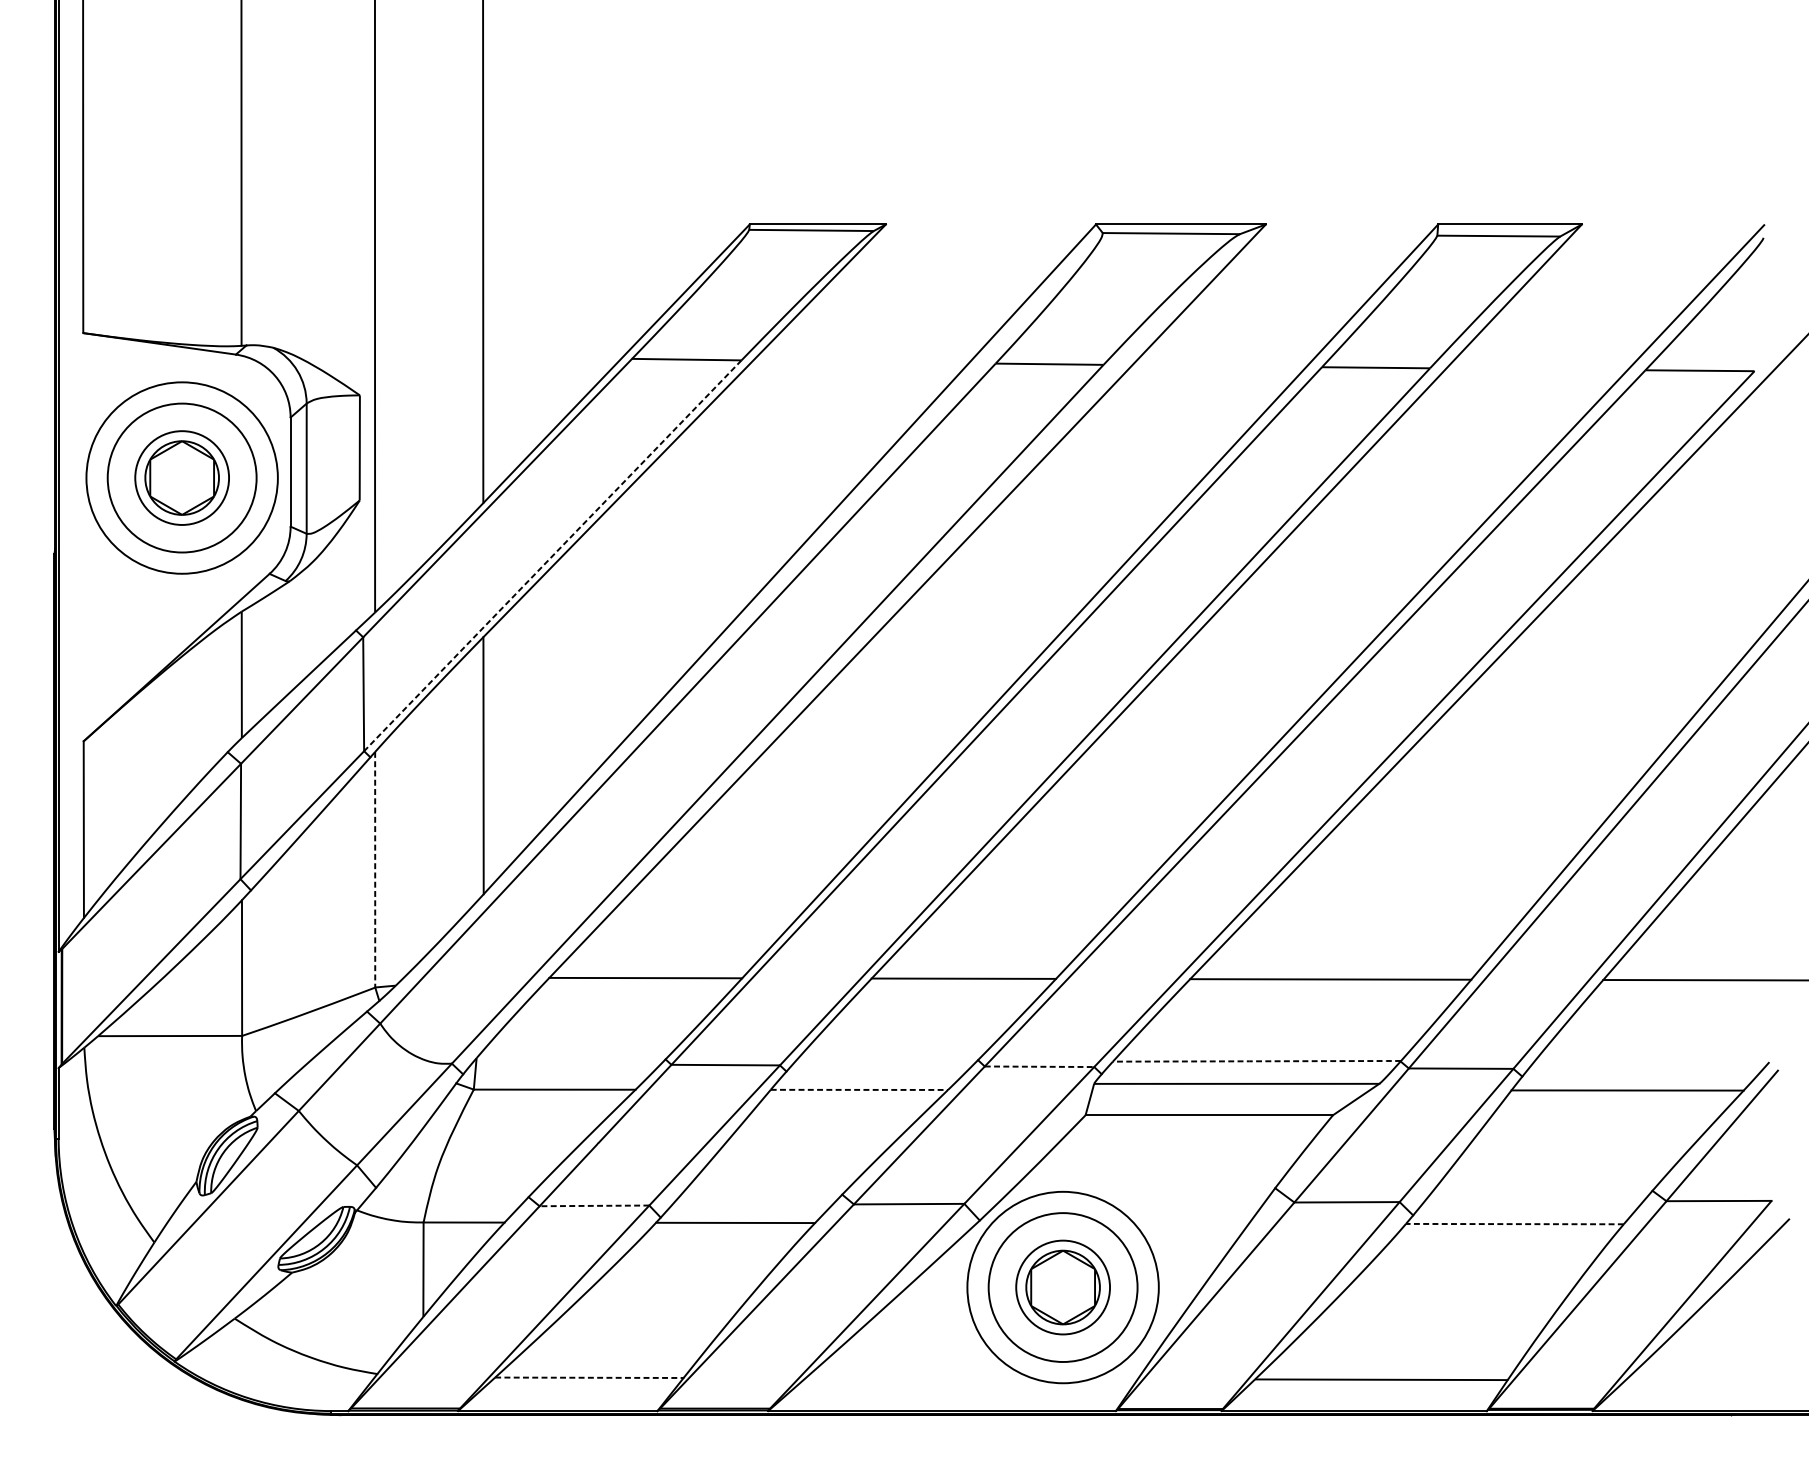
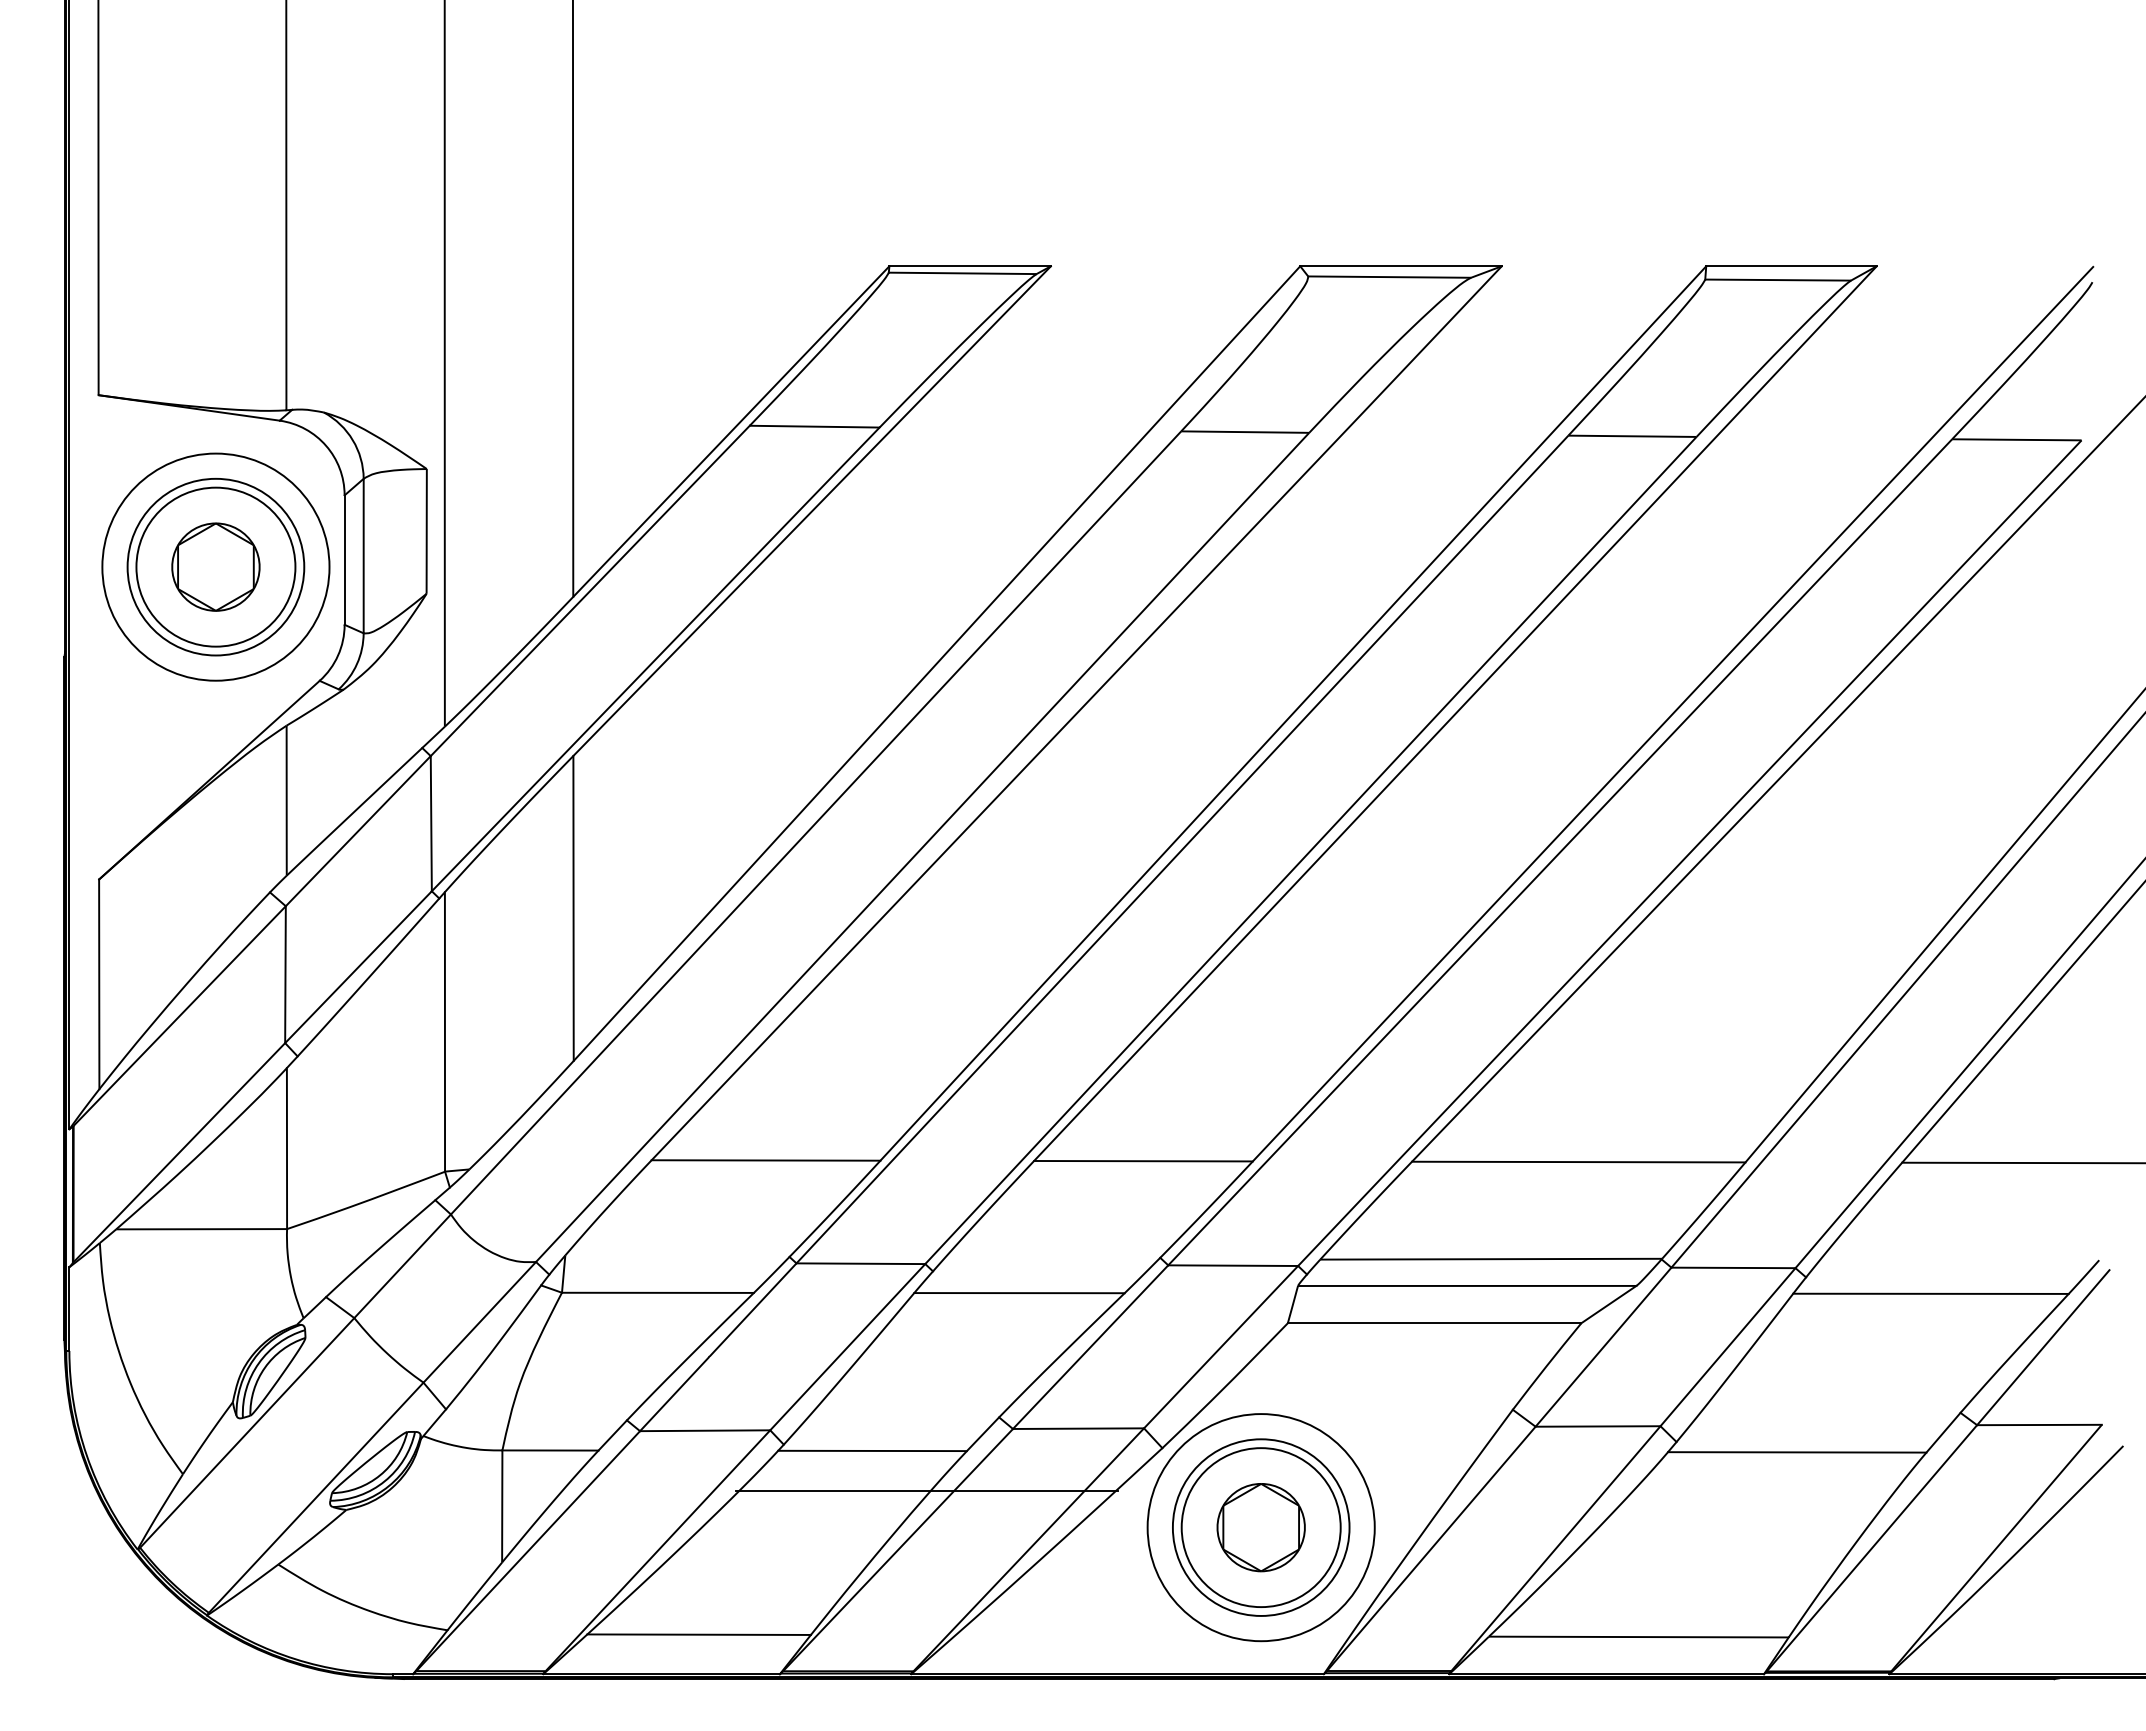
circle: (181, 477) -> (215, 566), size x1.43
line: (552, 555) -> (655, 659), dashed -> solid
line: (374, 869) -> (444, 1031), dashed -> solid
line: (1257, 1061) -> (1491, 1259), dashed -> solid
line: (1039, 1066) -> (1233, 1265), dashed -> solid
line: (859, 1090) -> (1019, 1293), dashed -> solid
line: (593, 1205) -> (704, 1430), dashed -> solid
line: (1514, 1224) -> (1796, 1452), dashed -> solid
line: (781, 1257) -> (926, 1491), added
circle: (1062, 1287) -> (1260, 1527), size x1.43
line: (589, 1377) -> (699, 1634), dashed -> solid

